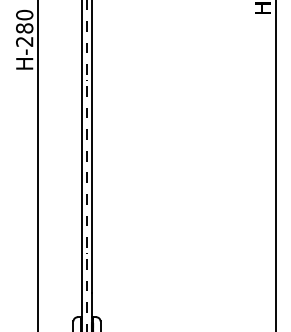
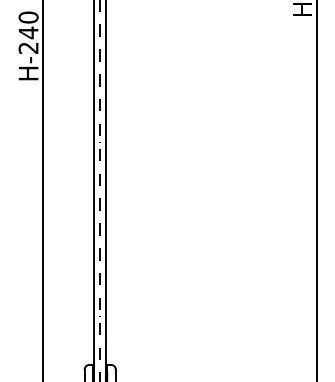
text: (24, 28) -> (28, 32), H-280 -> H-240

